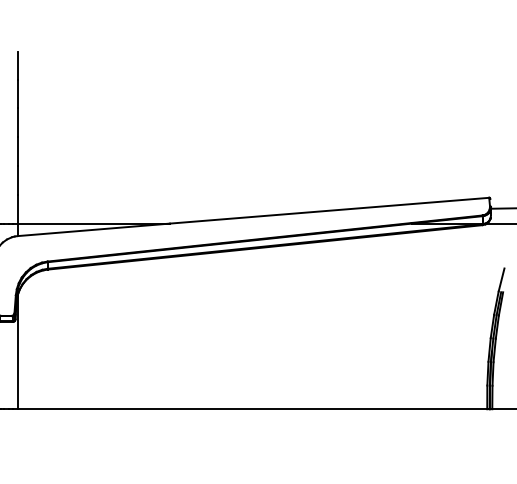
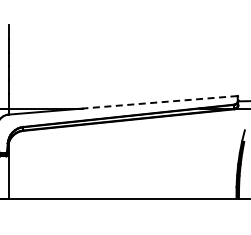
line: (330, 211) -> (160, 102), solid -> dashed

